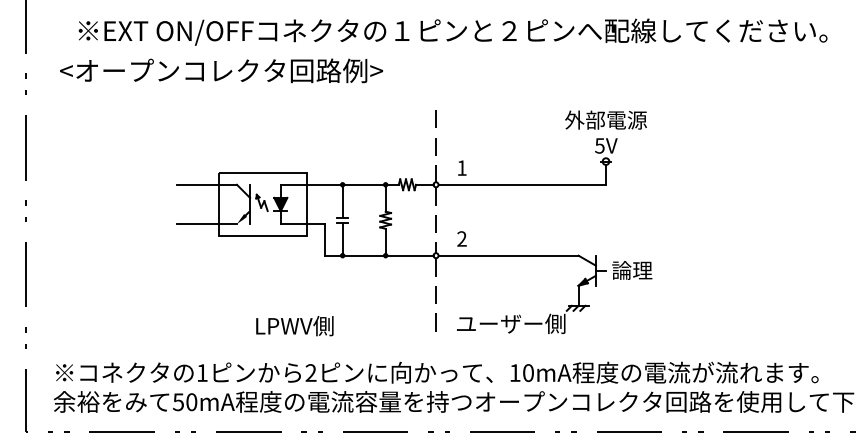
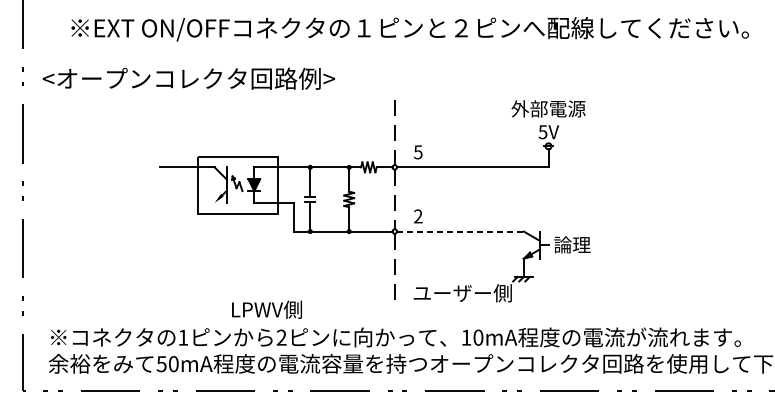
text: (221, 70) -> (188, 78), moved
text: (461, 167) -> (417, 151), 1 -> 5
line: (206, 224) -> (187, 203), removed
line: (509, 255) -> (461, 231), solid -> dashed
text: (294, 326) -> (266, 310), moved

